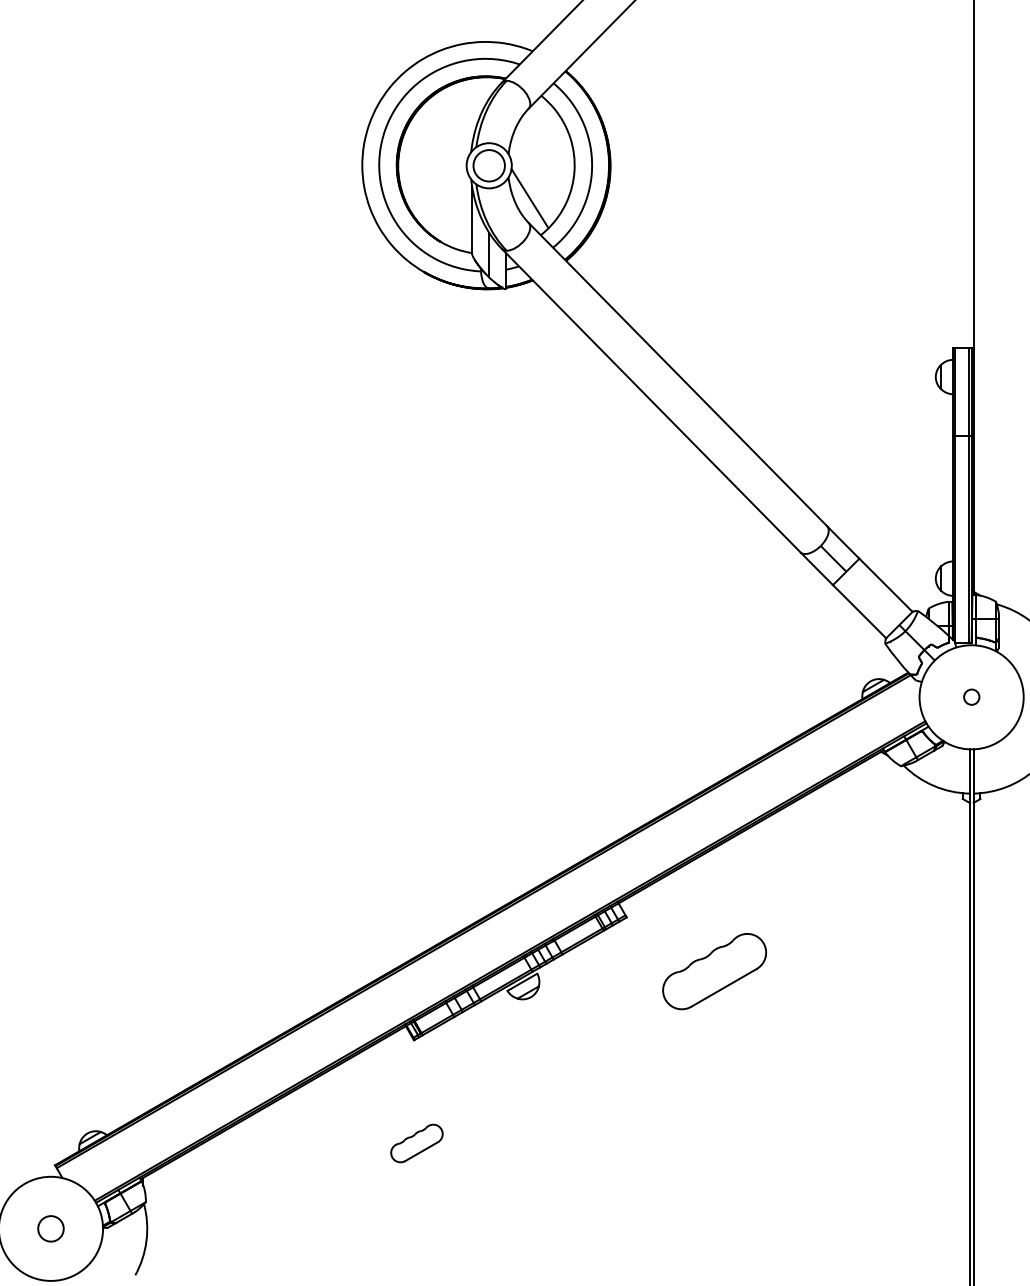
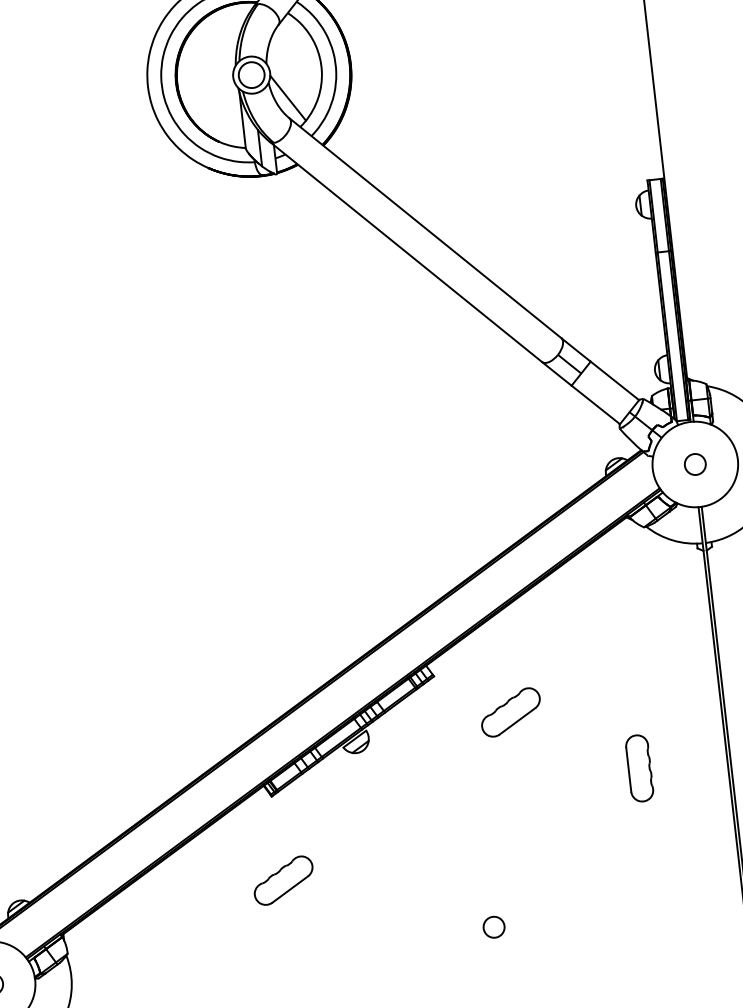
circle: (971, 696) -> (695, 463), size x1.67
part: (714, 971) -> (510, 712), size x0.71
part: (862, 1056) -> (639, 768), added
part: (416, 1143) -> (283, 880), size x1.43
circle: (664, 1228) -> (493, 927), added

